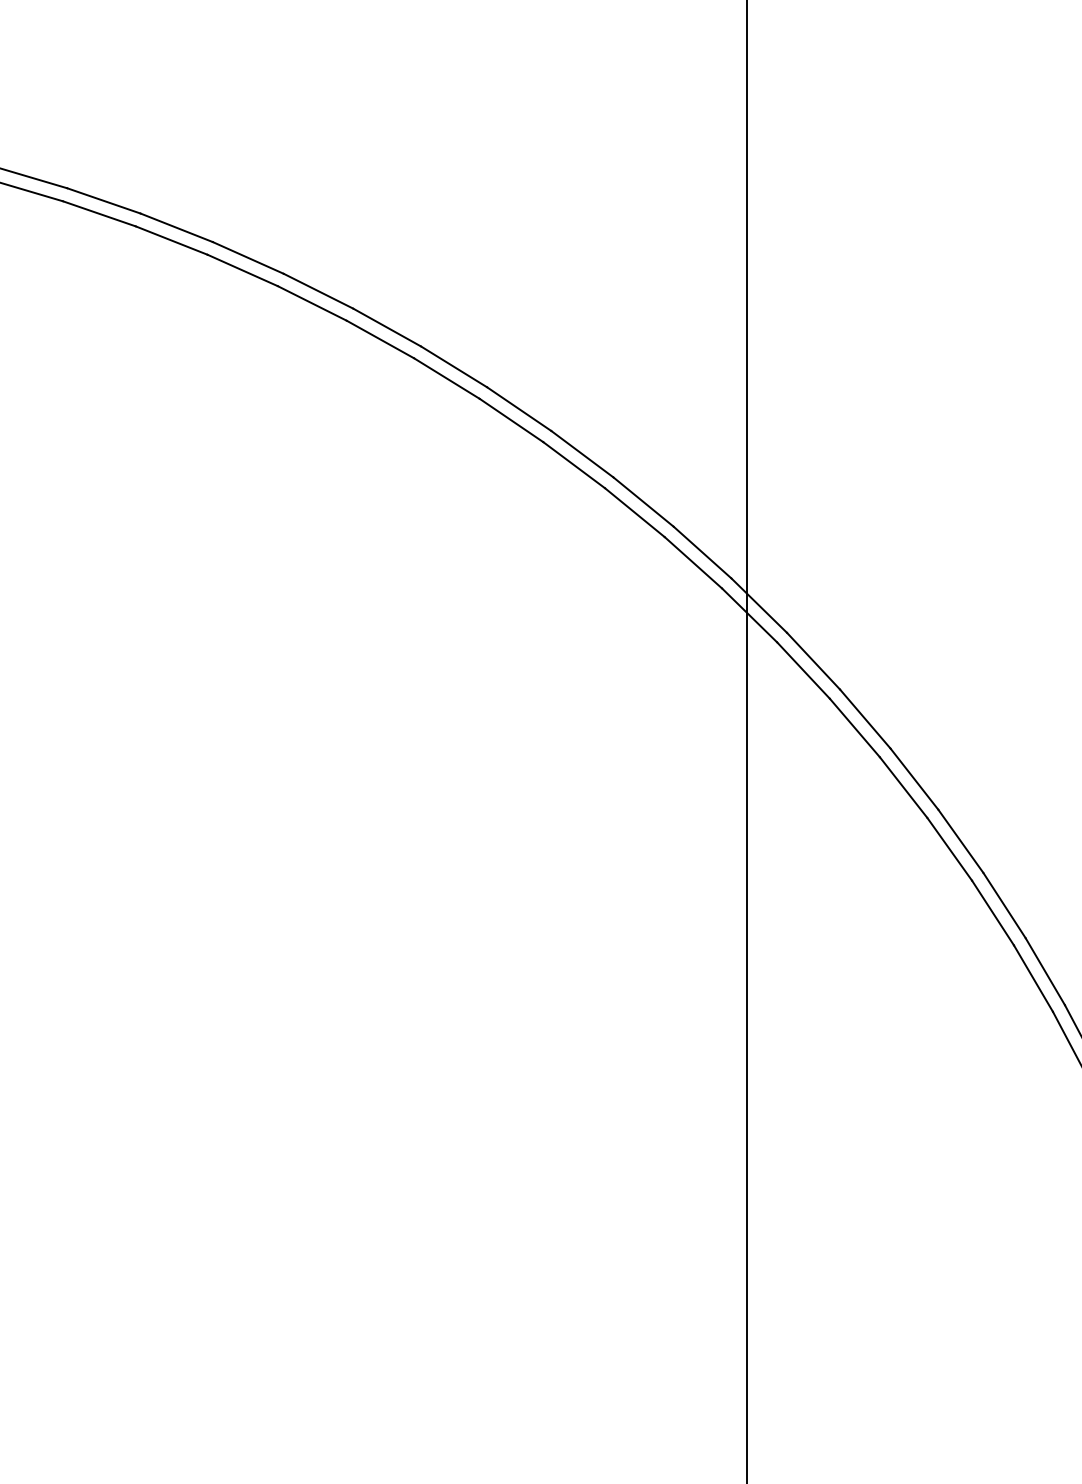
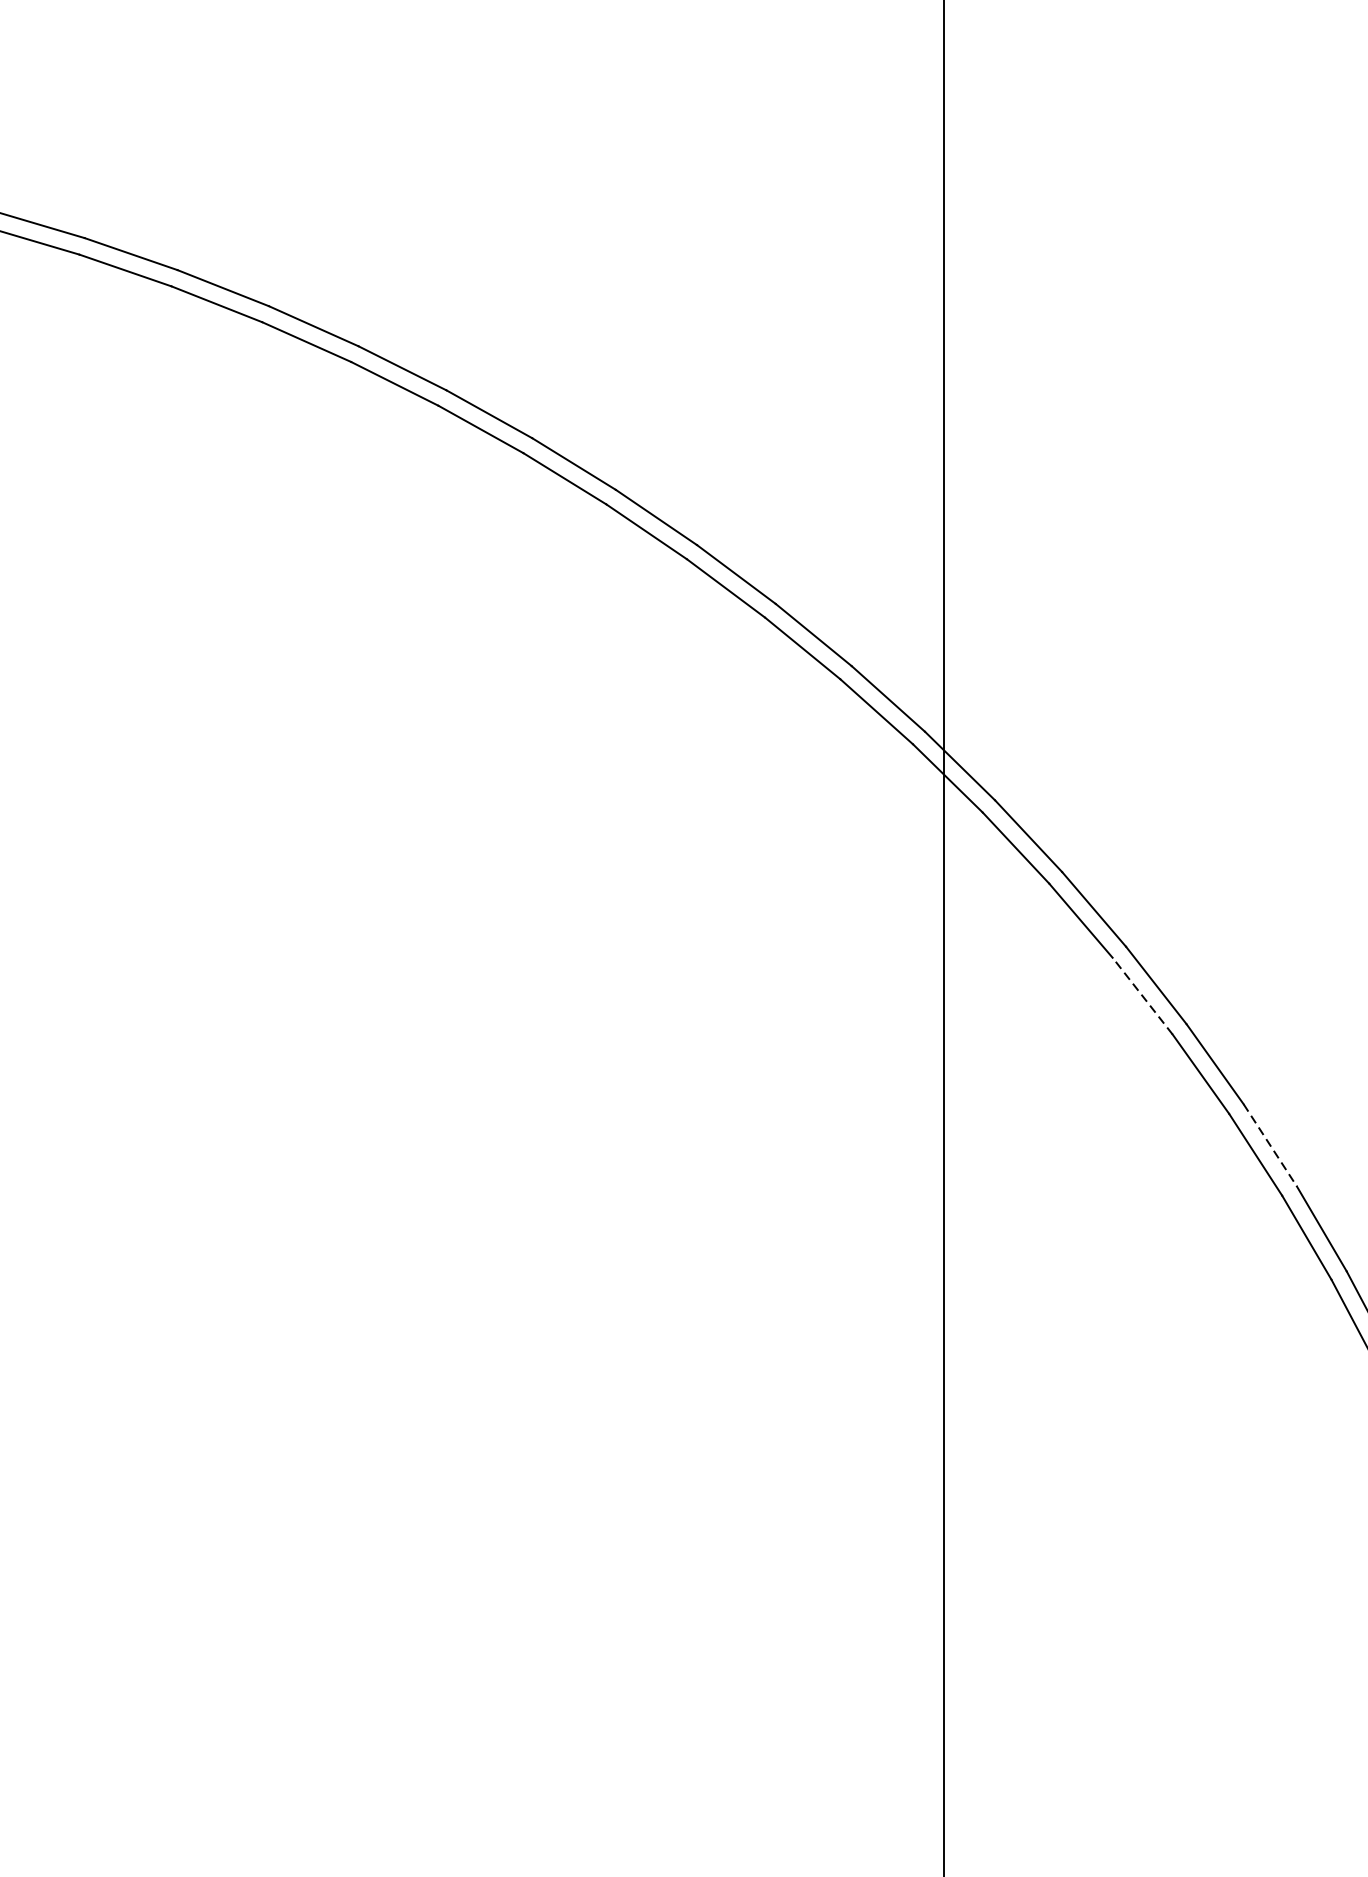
line: (903, 787) -> (1142, 996), solid -> dashed
line: (1004, 905) -> (1270, 1145), solid -> dashed

